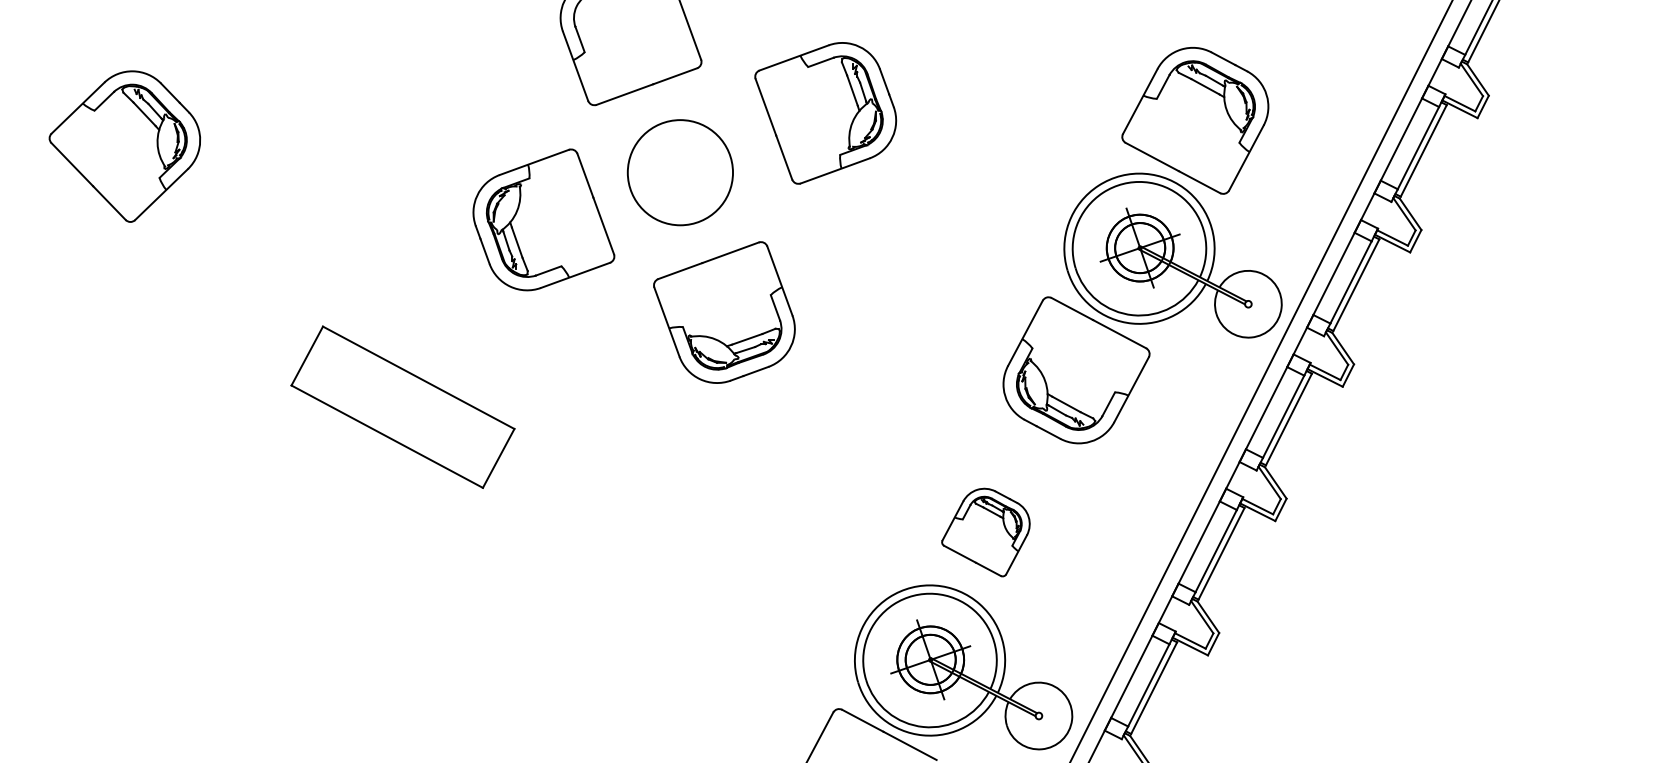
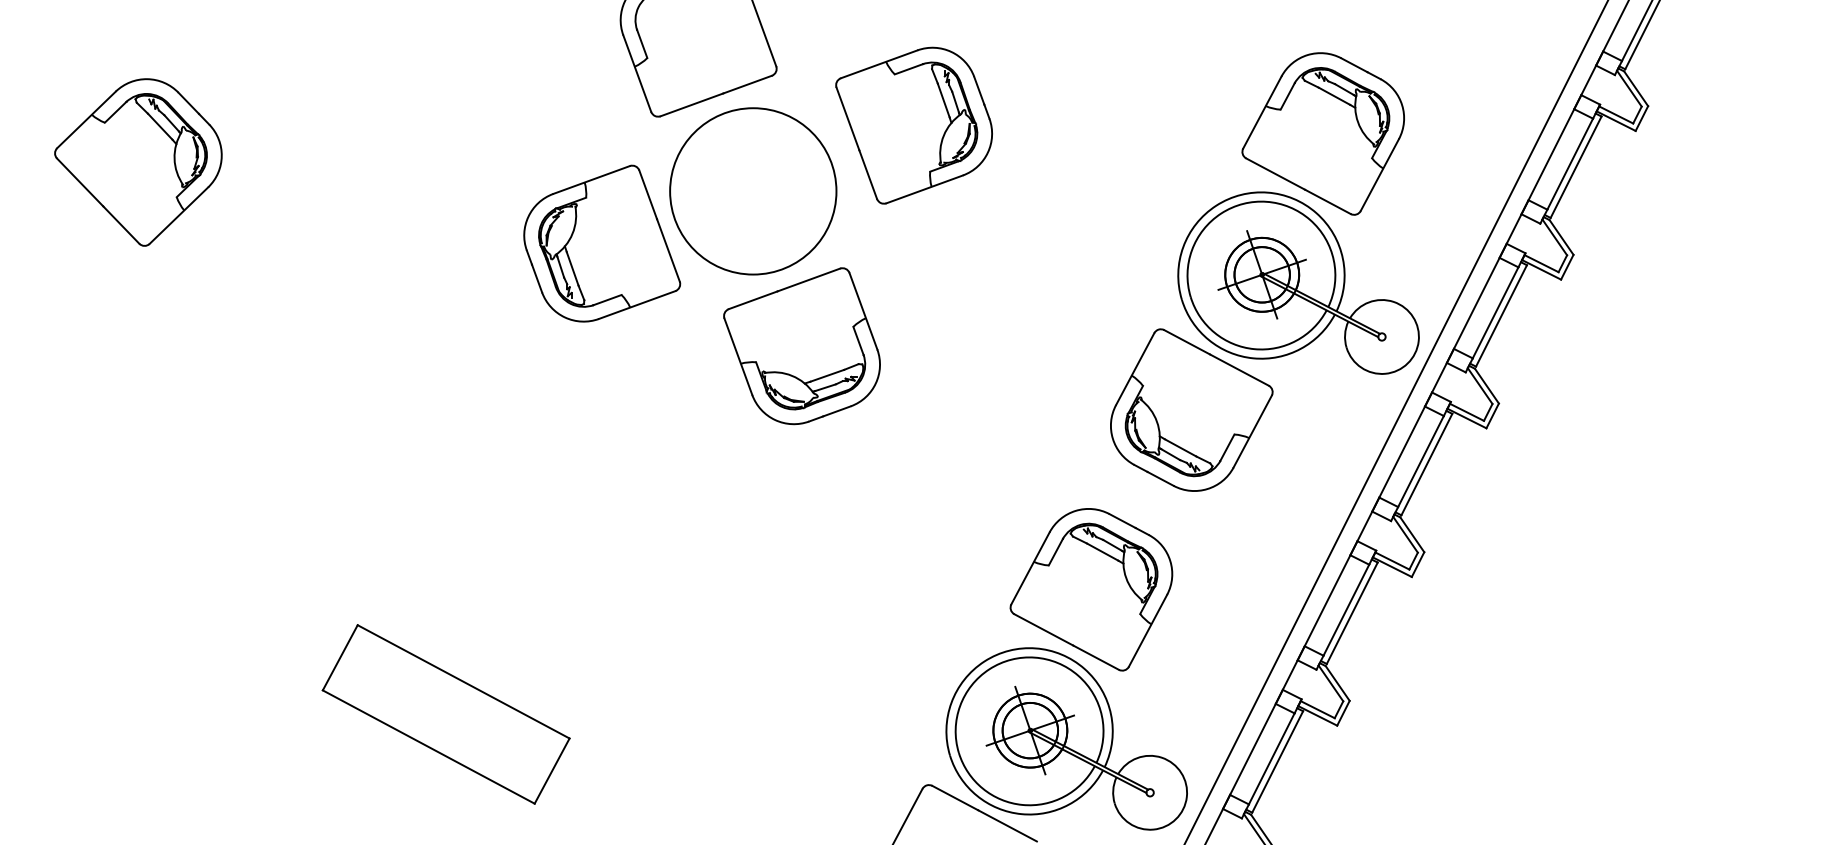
circle: (680, 172) -> (753, 191), size x1.43
part: (402, 406) -> (445, 713), moved
part: (985, 532) -> (1090, 589), size x1.67

